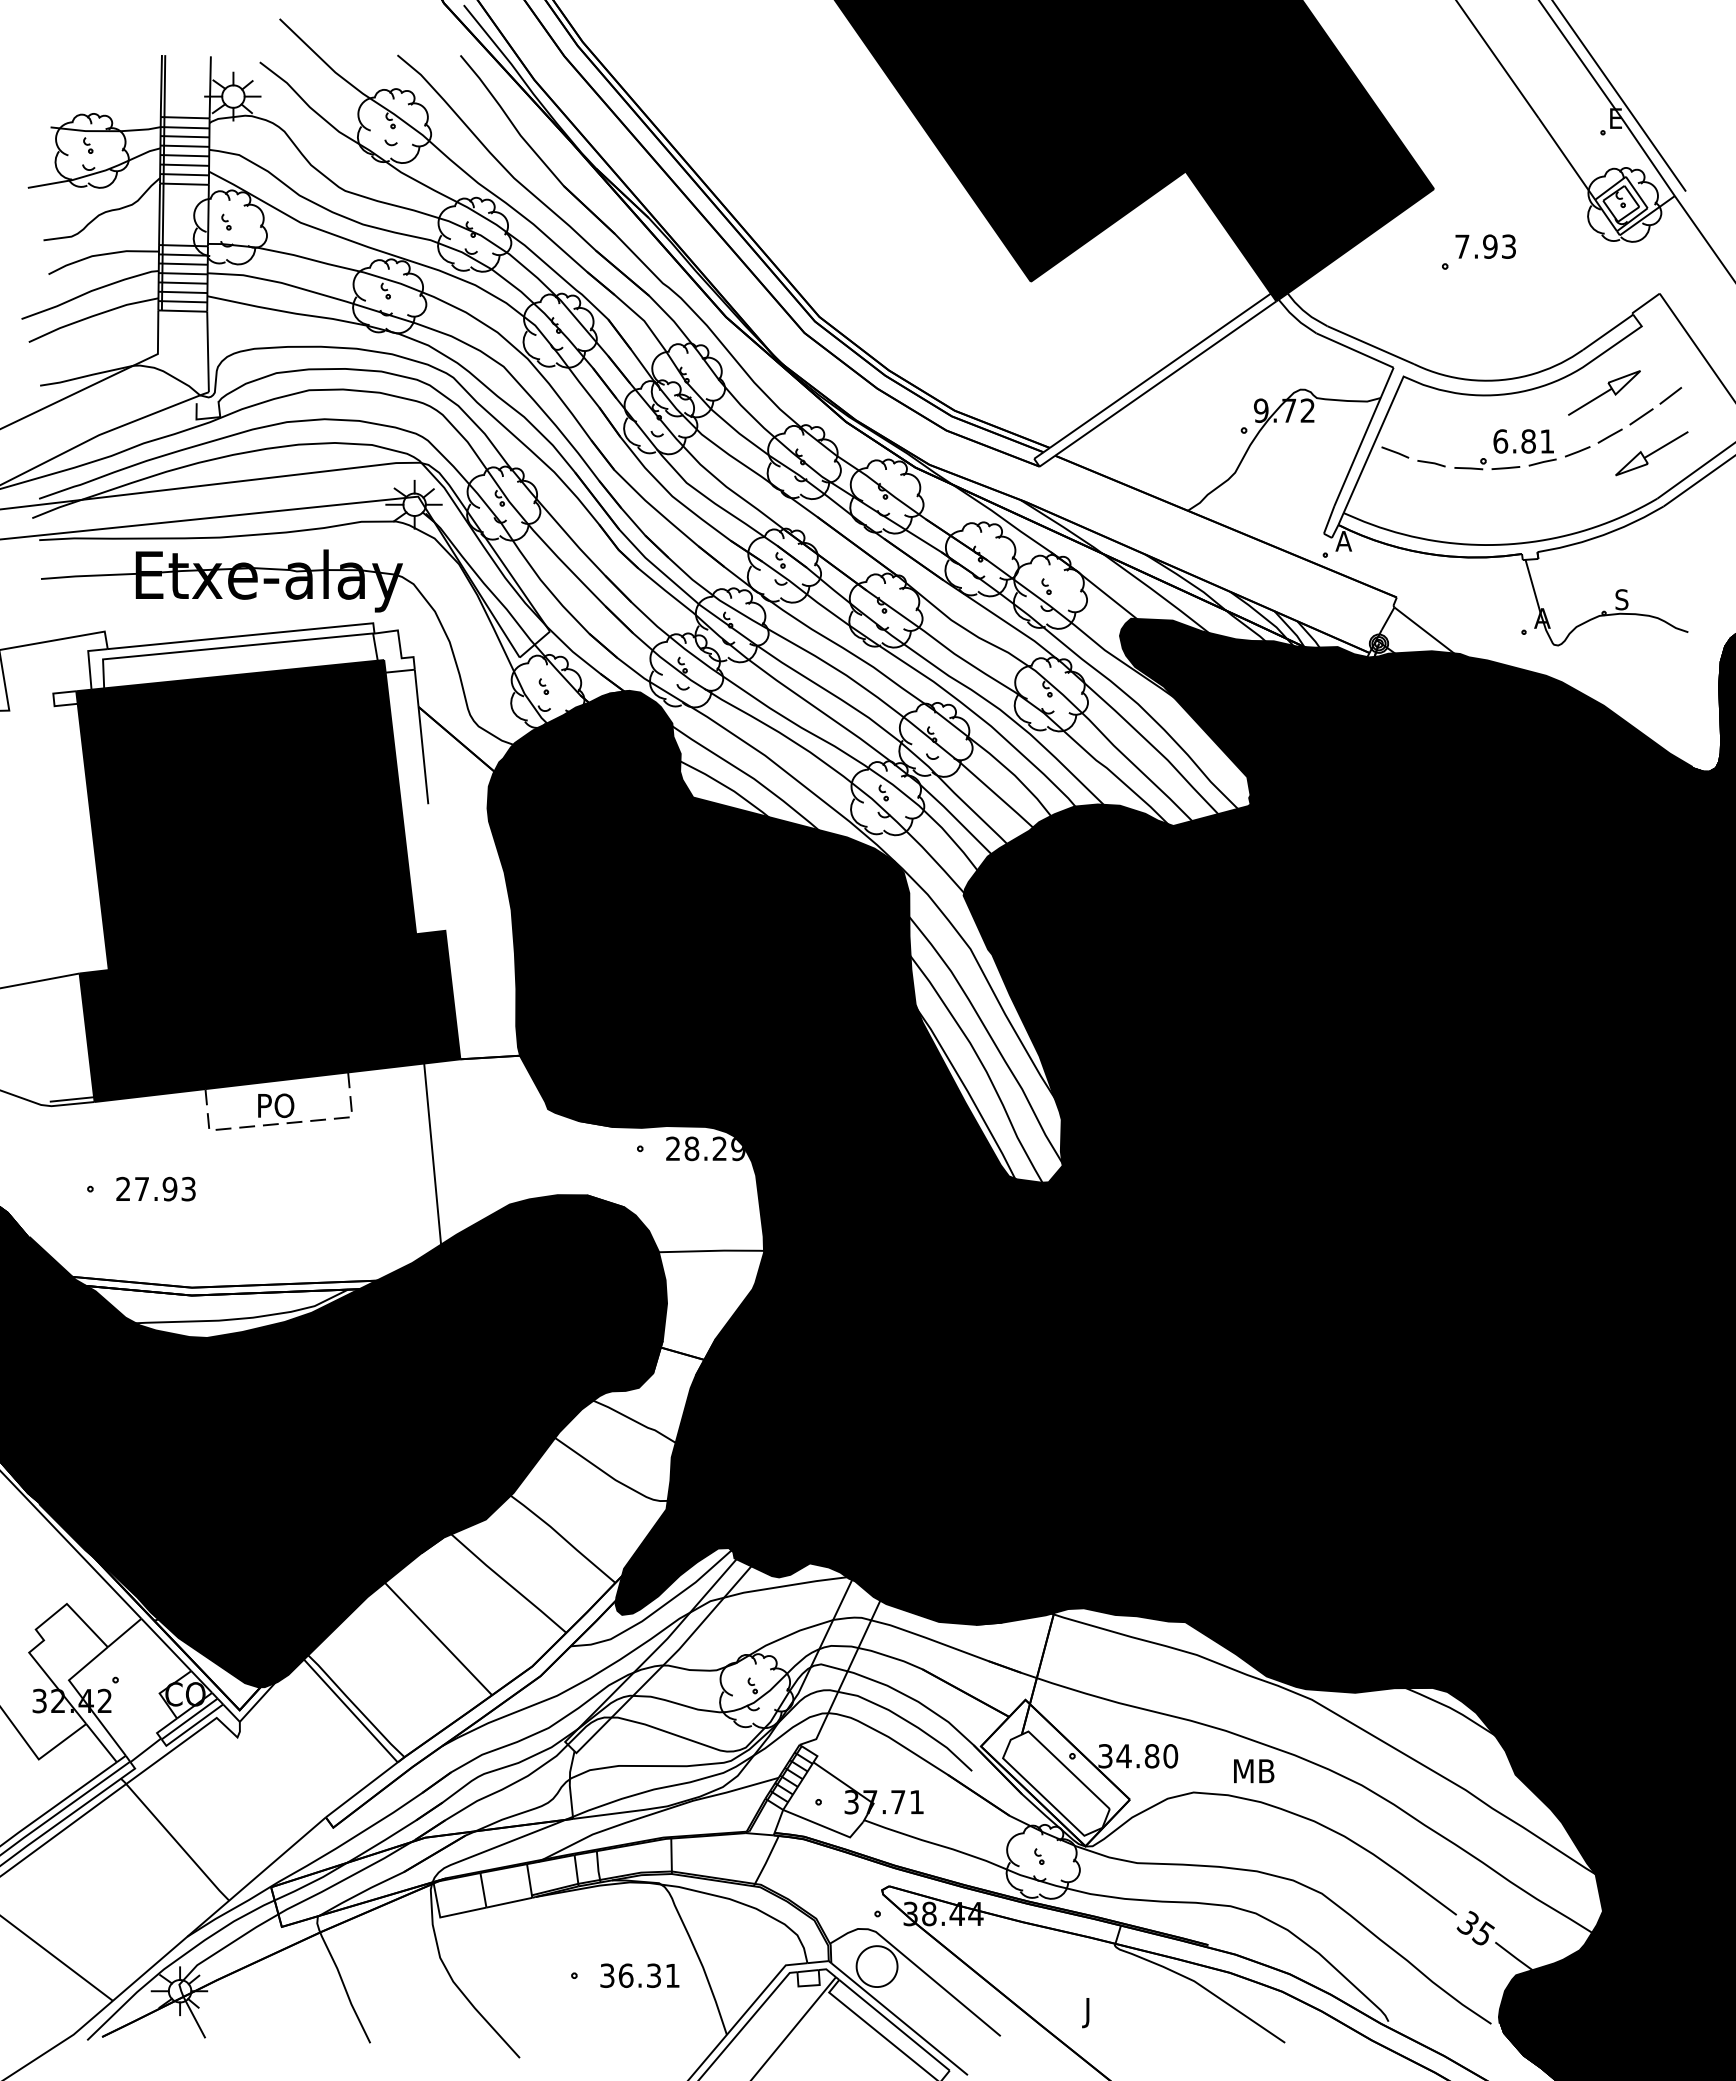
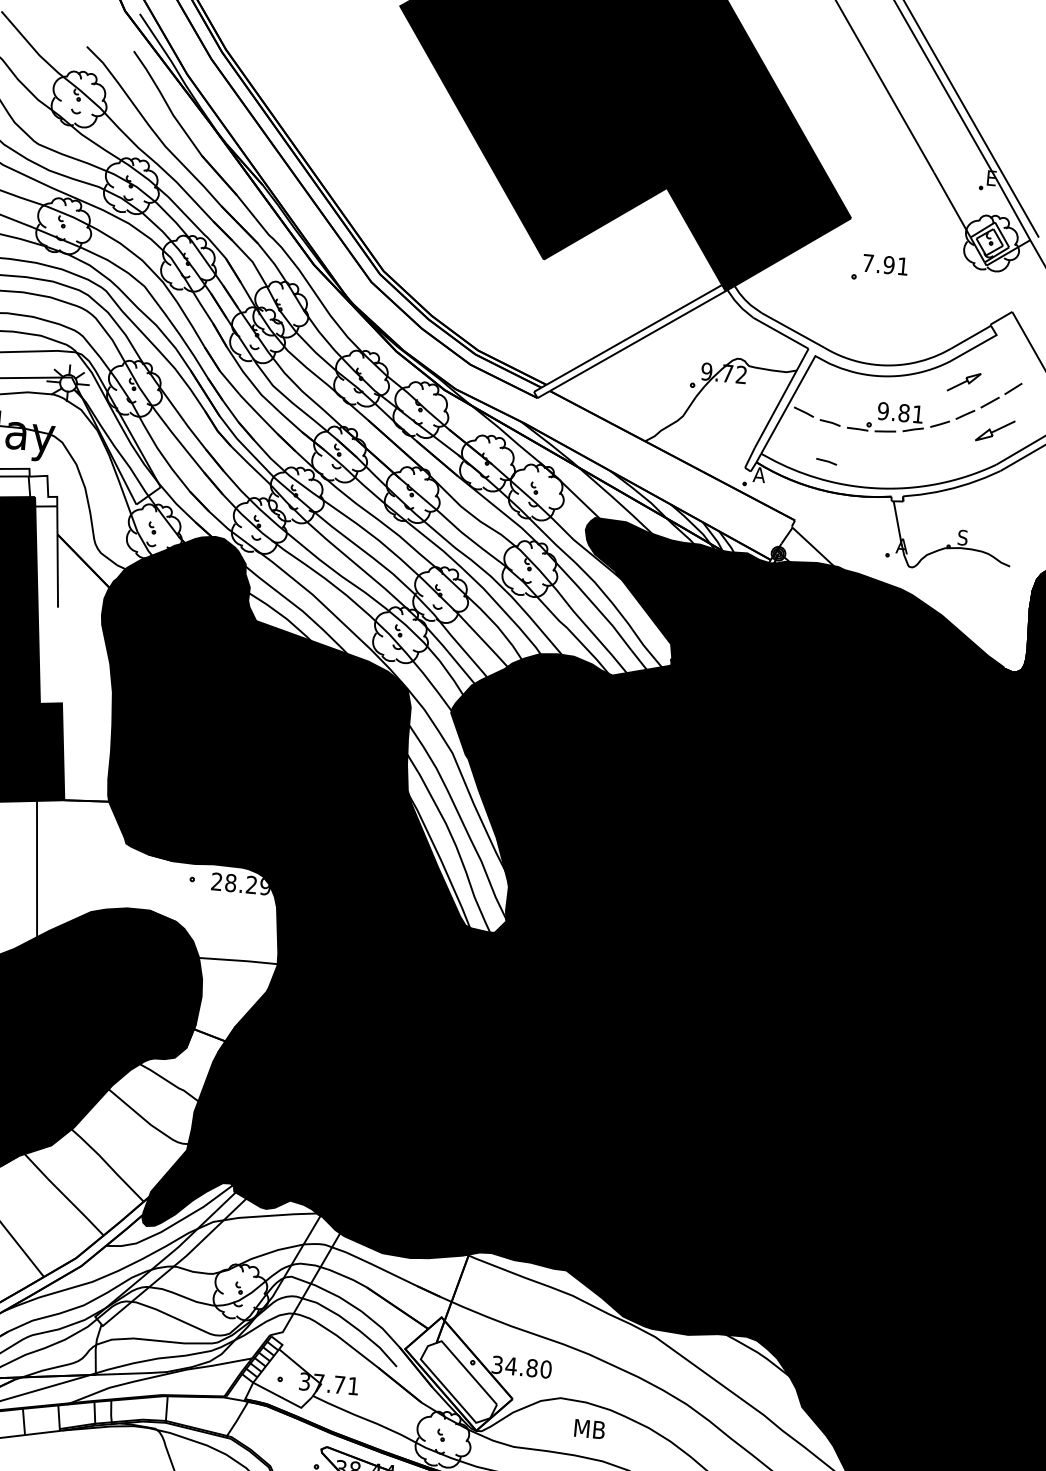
text: (1508, 246) -> (902, 266), 7.93 -> 7.91
part: (1604, 392) -> (964, 381), size x0.6
text: (1500, 441) -> (883, 411), 6.81 -> 9.81
part: (1651, 453) -> (995, 430), size x0.7
line: (1431, 515) -> (826, 461), added
text: (1254, 1771) -> (590, 1429), moved

